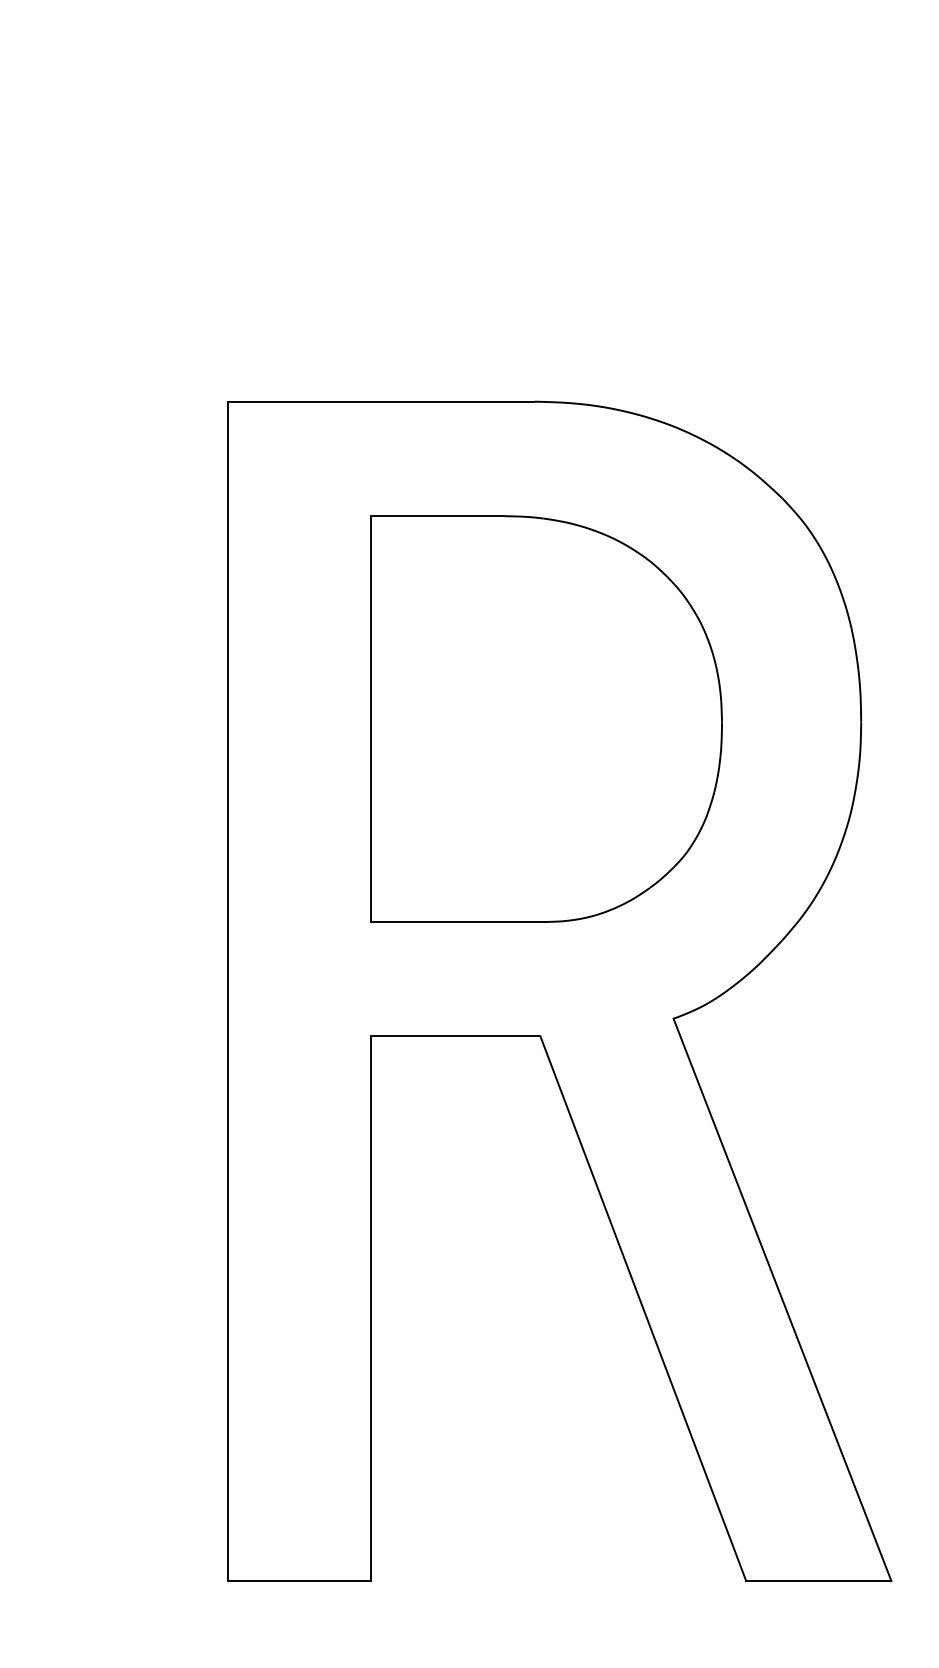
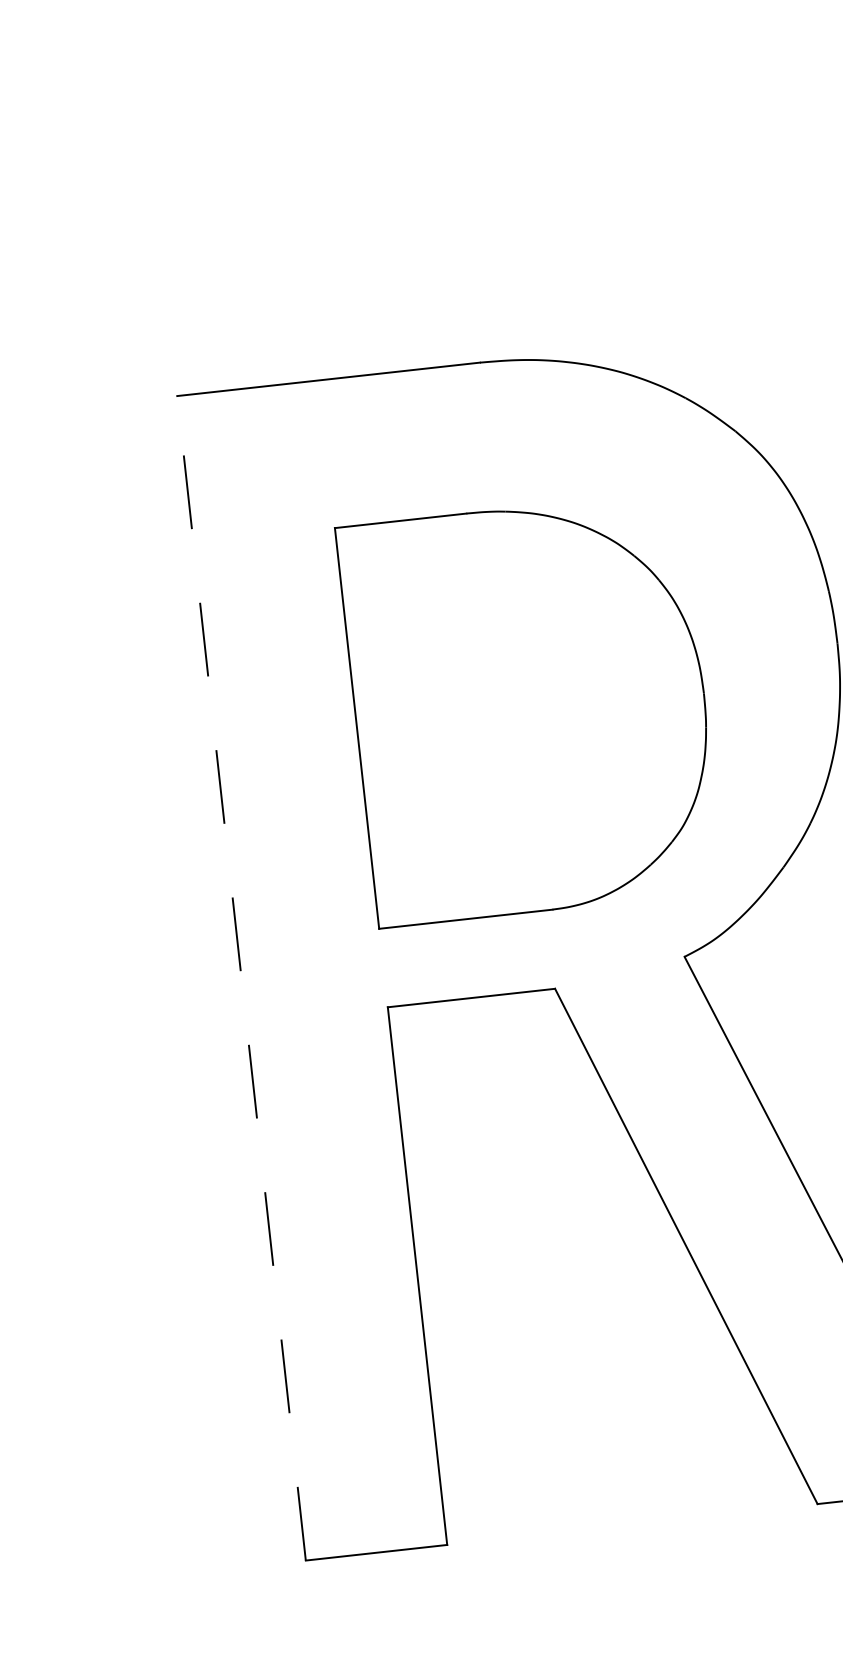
part: (546, 718) -> (530, 708), moved
line: (227, 991) -> (241, 978), solid -> dashed

